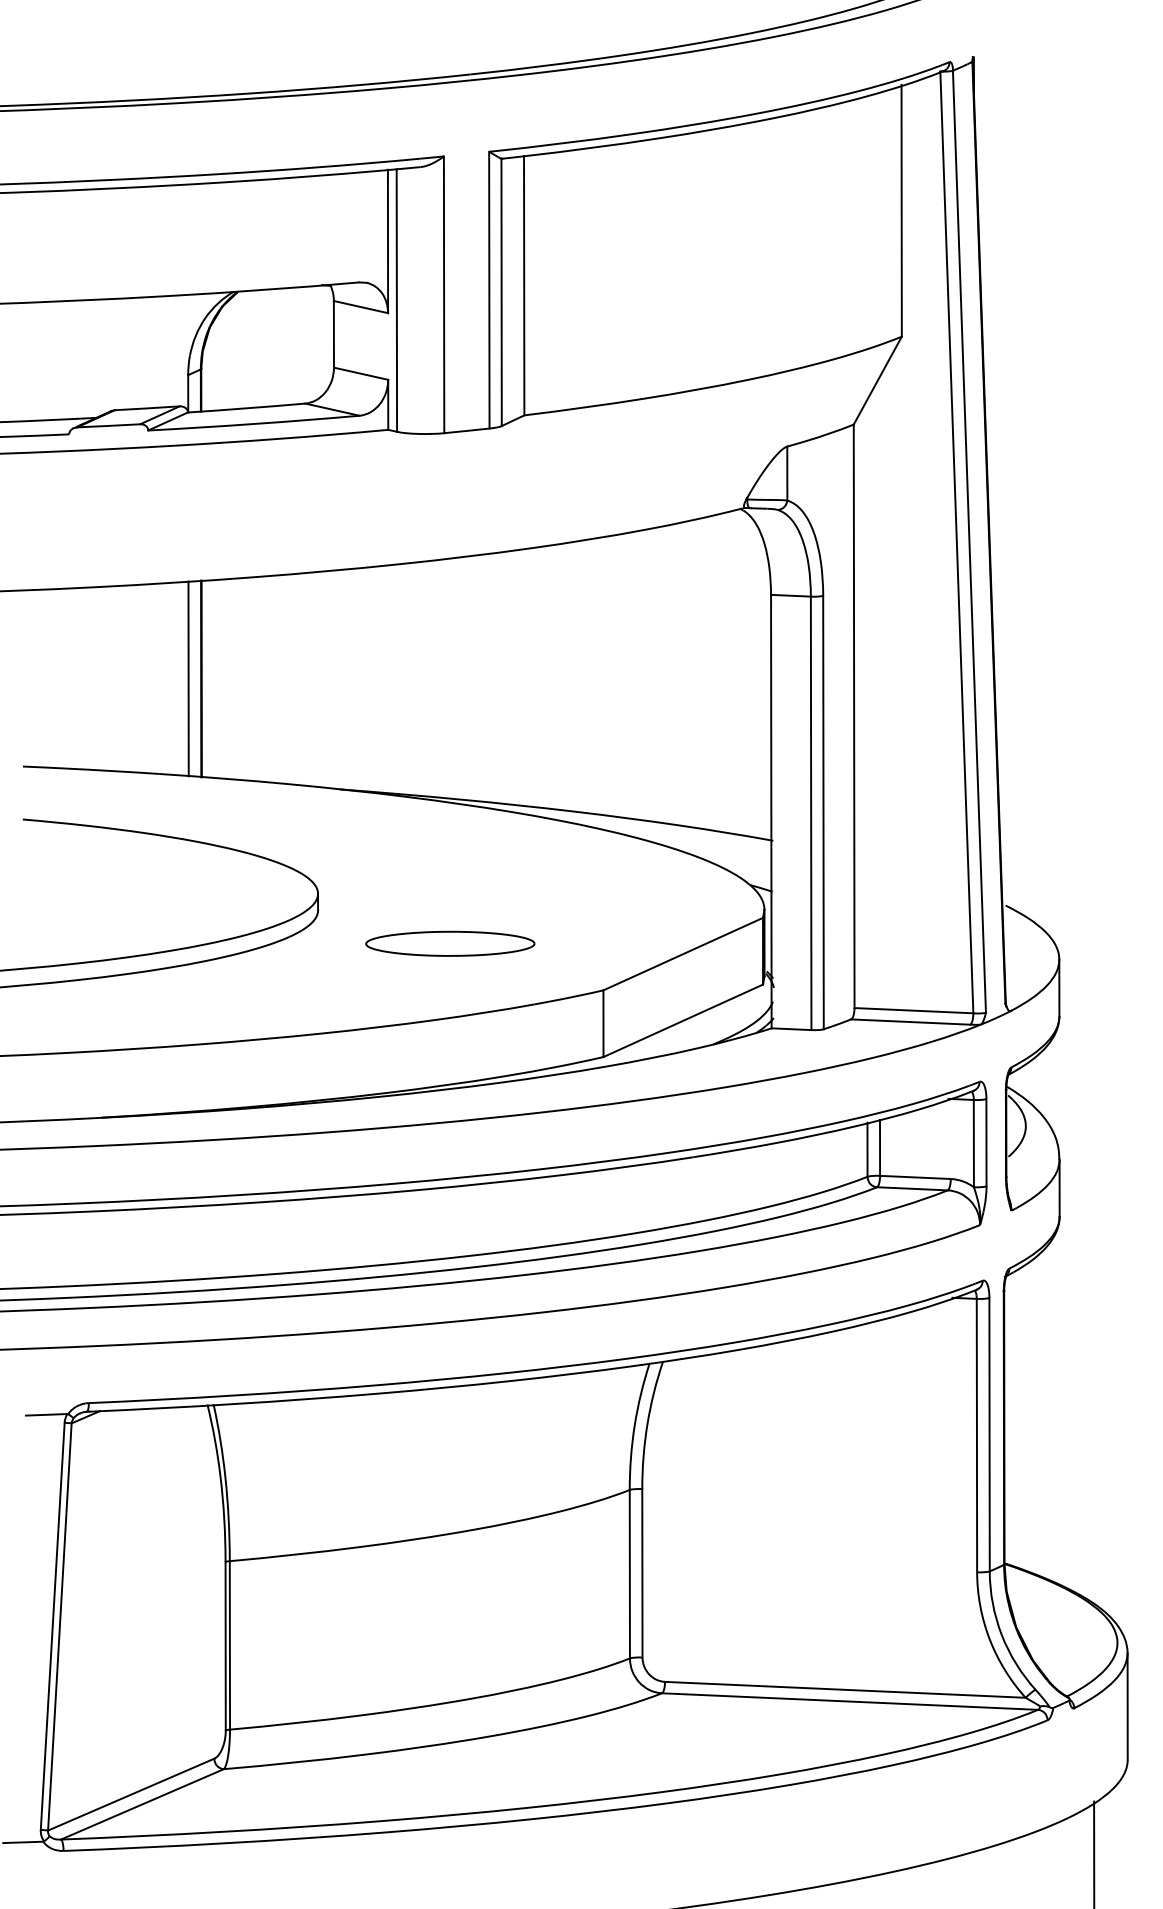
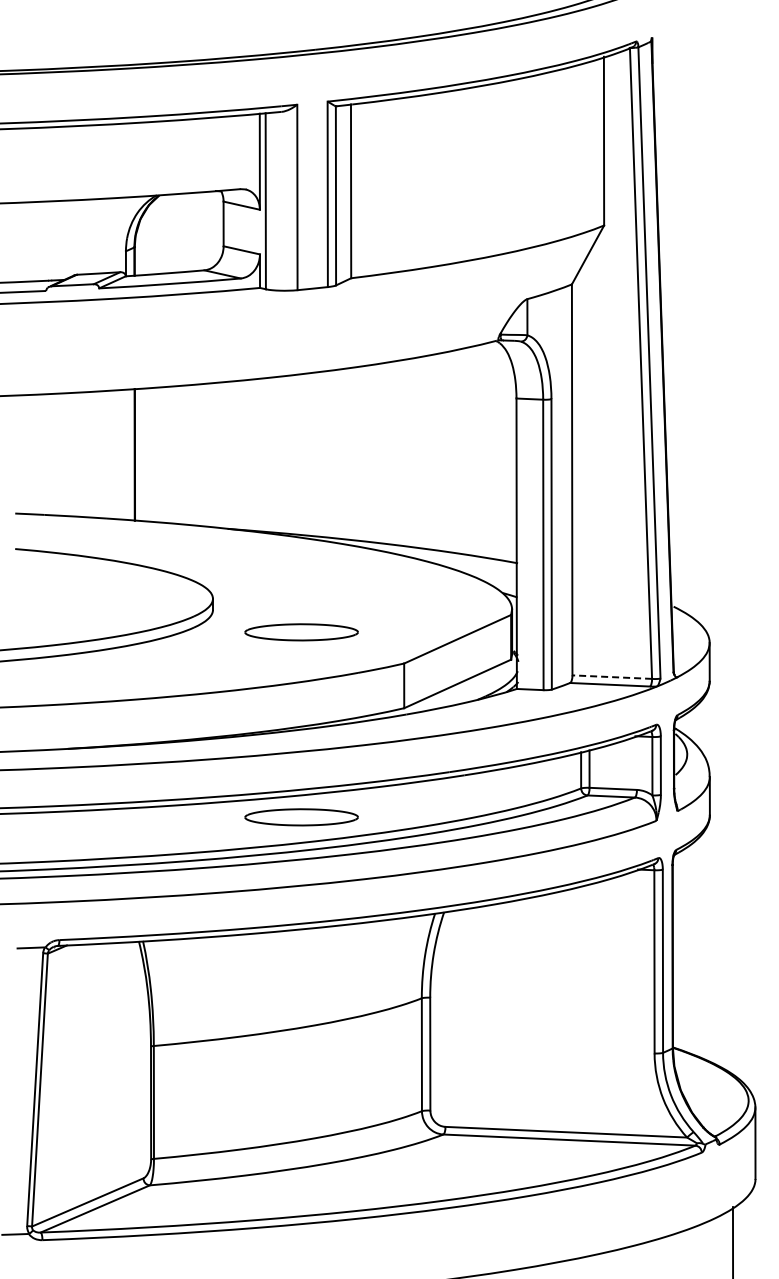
line: (188, 678) -> (126, 454), removed
line: (914, 1011) -> (612, 677), solid -> dashed
part: (450, 1220) -> (301, 817), added

